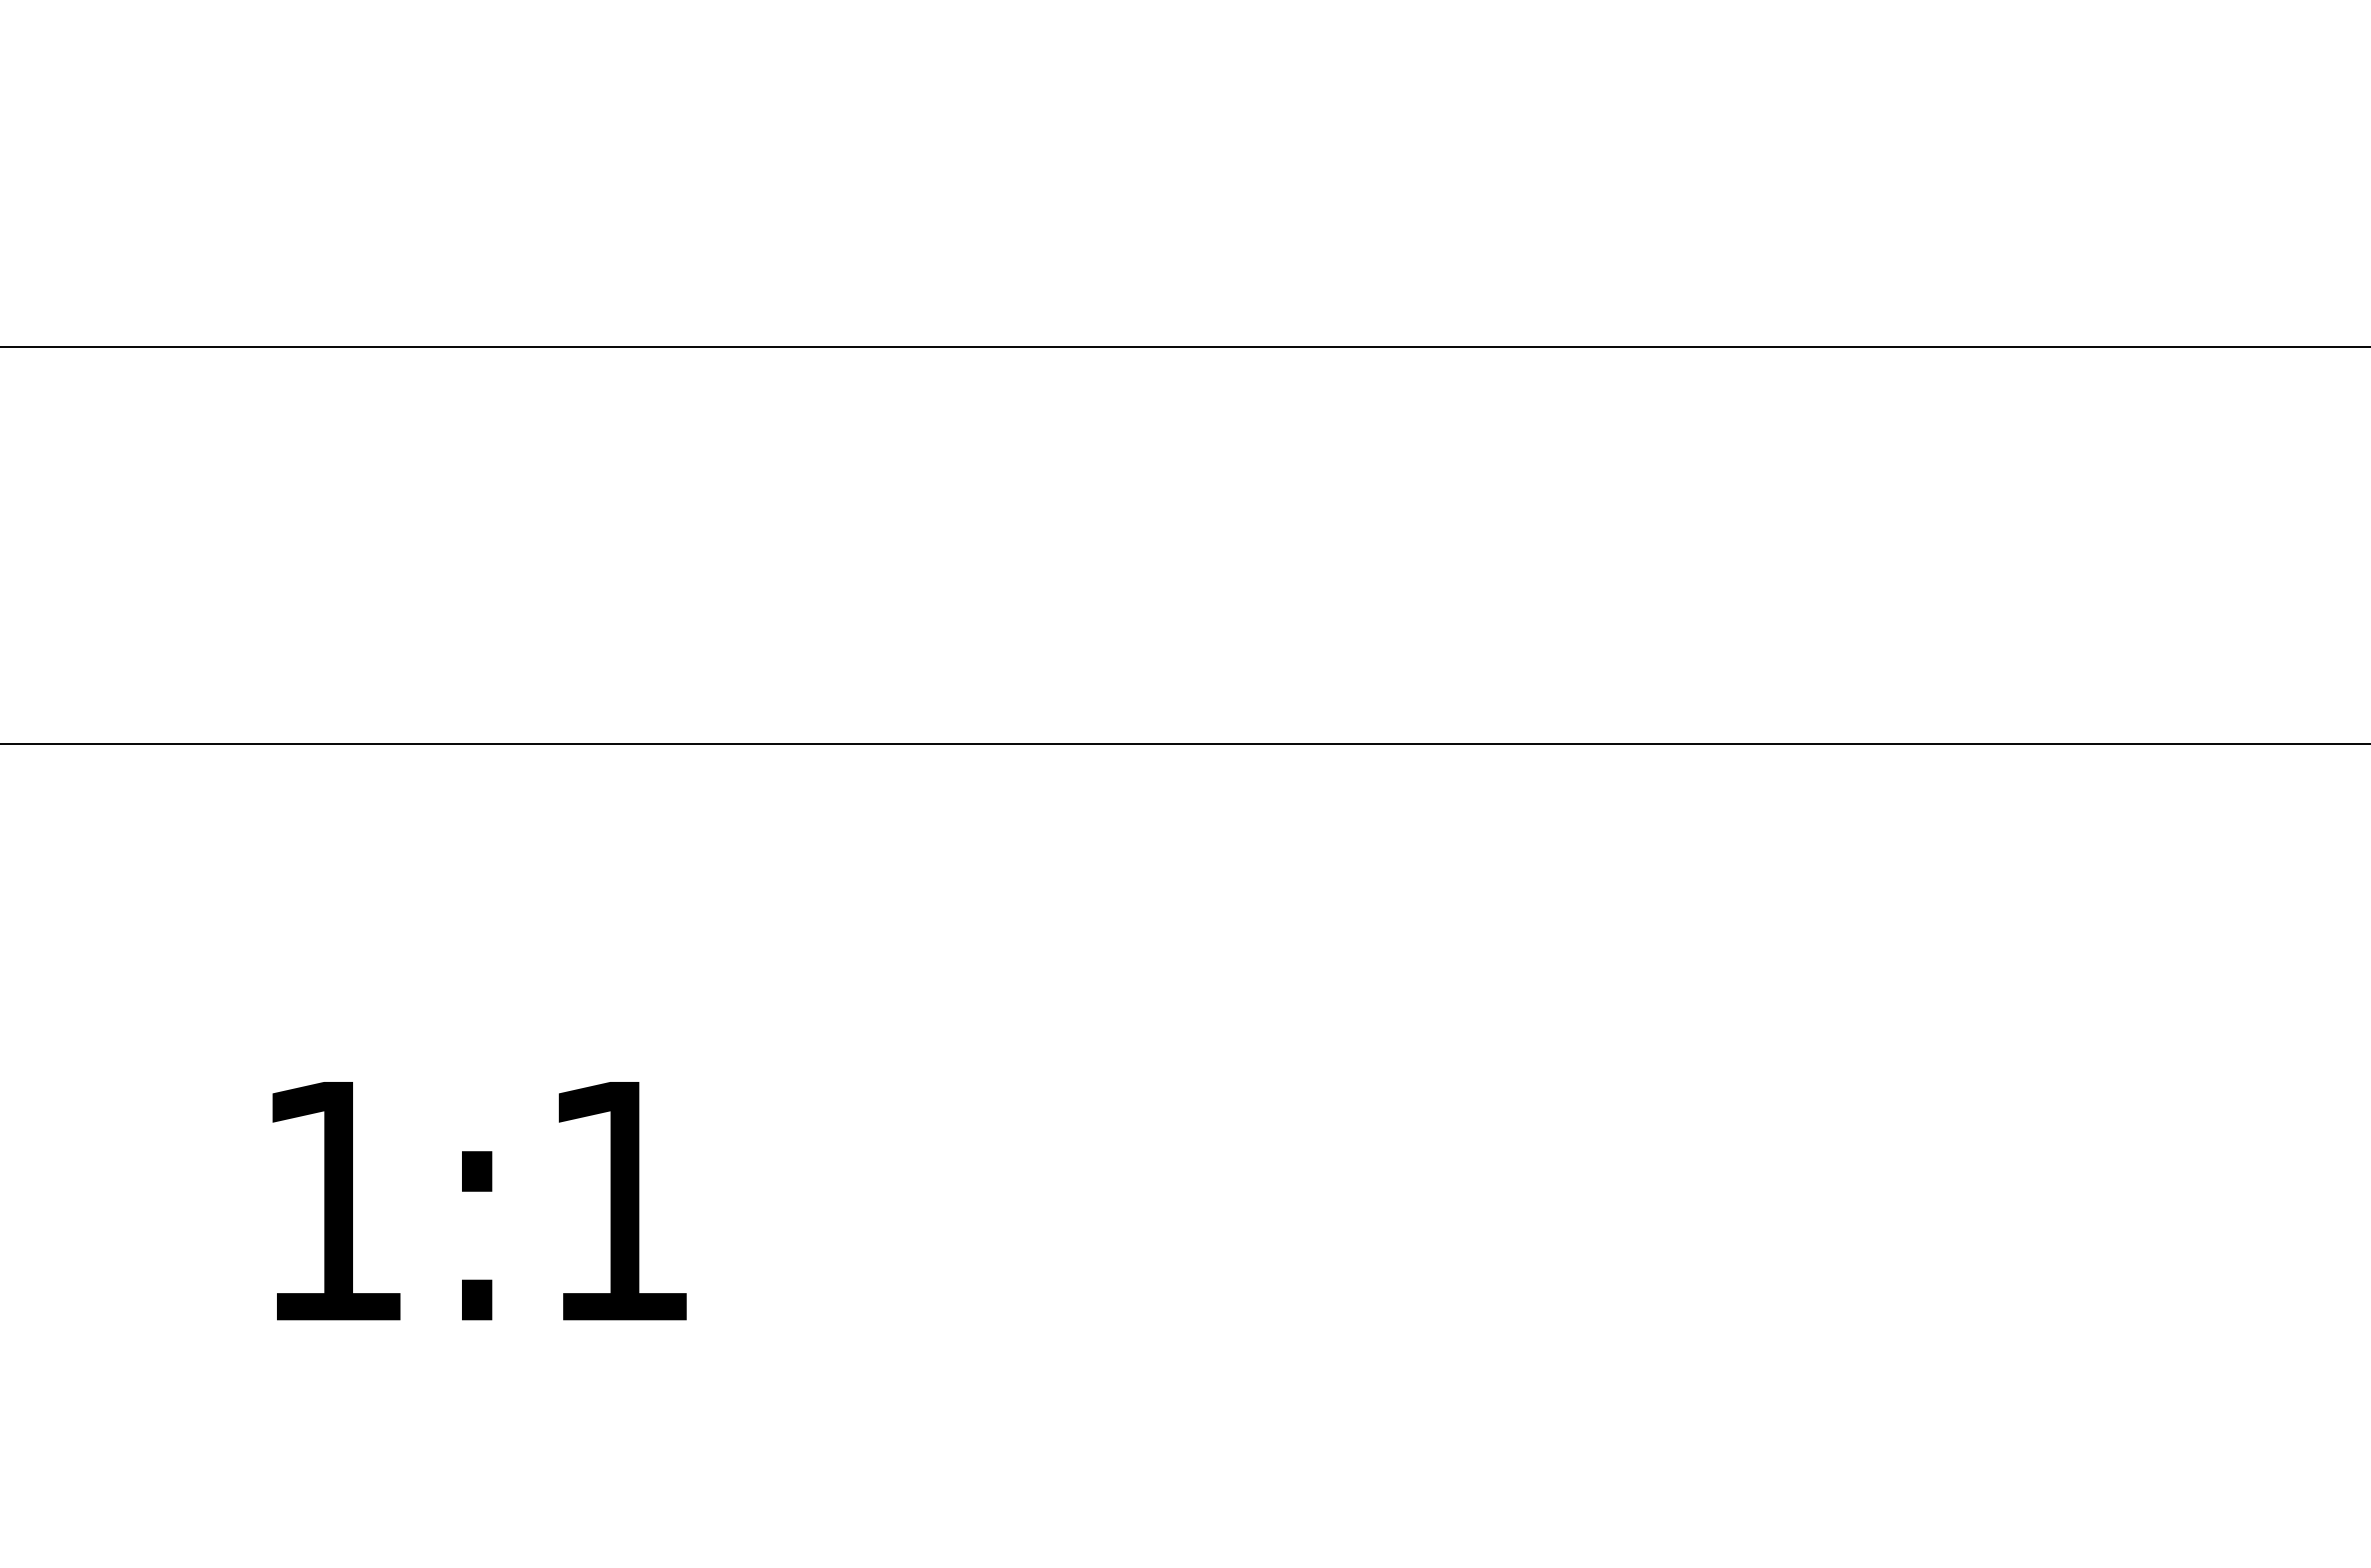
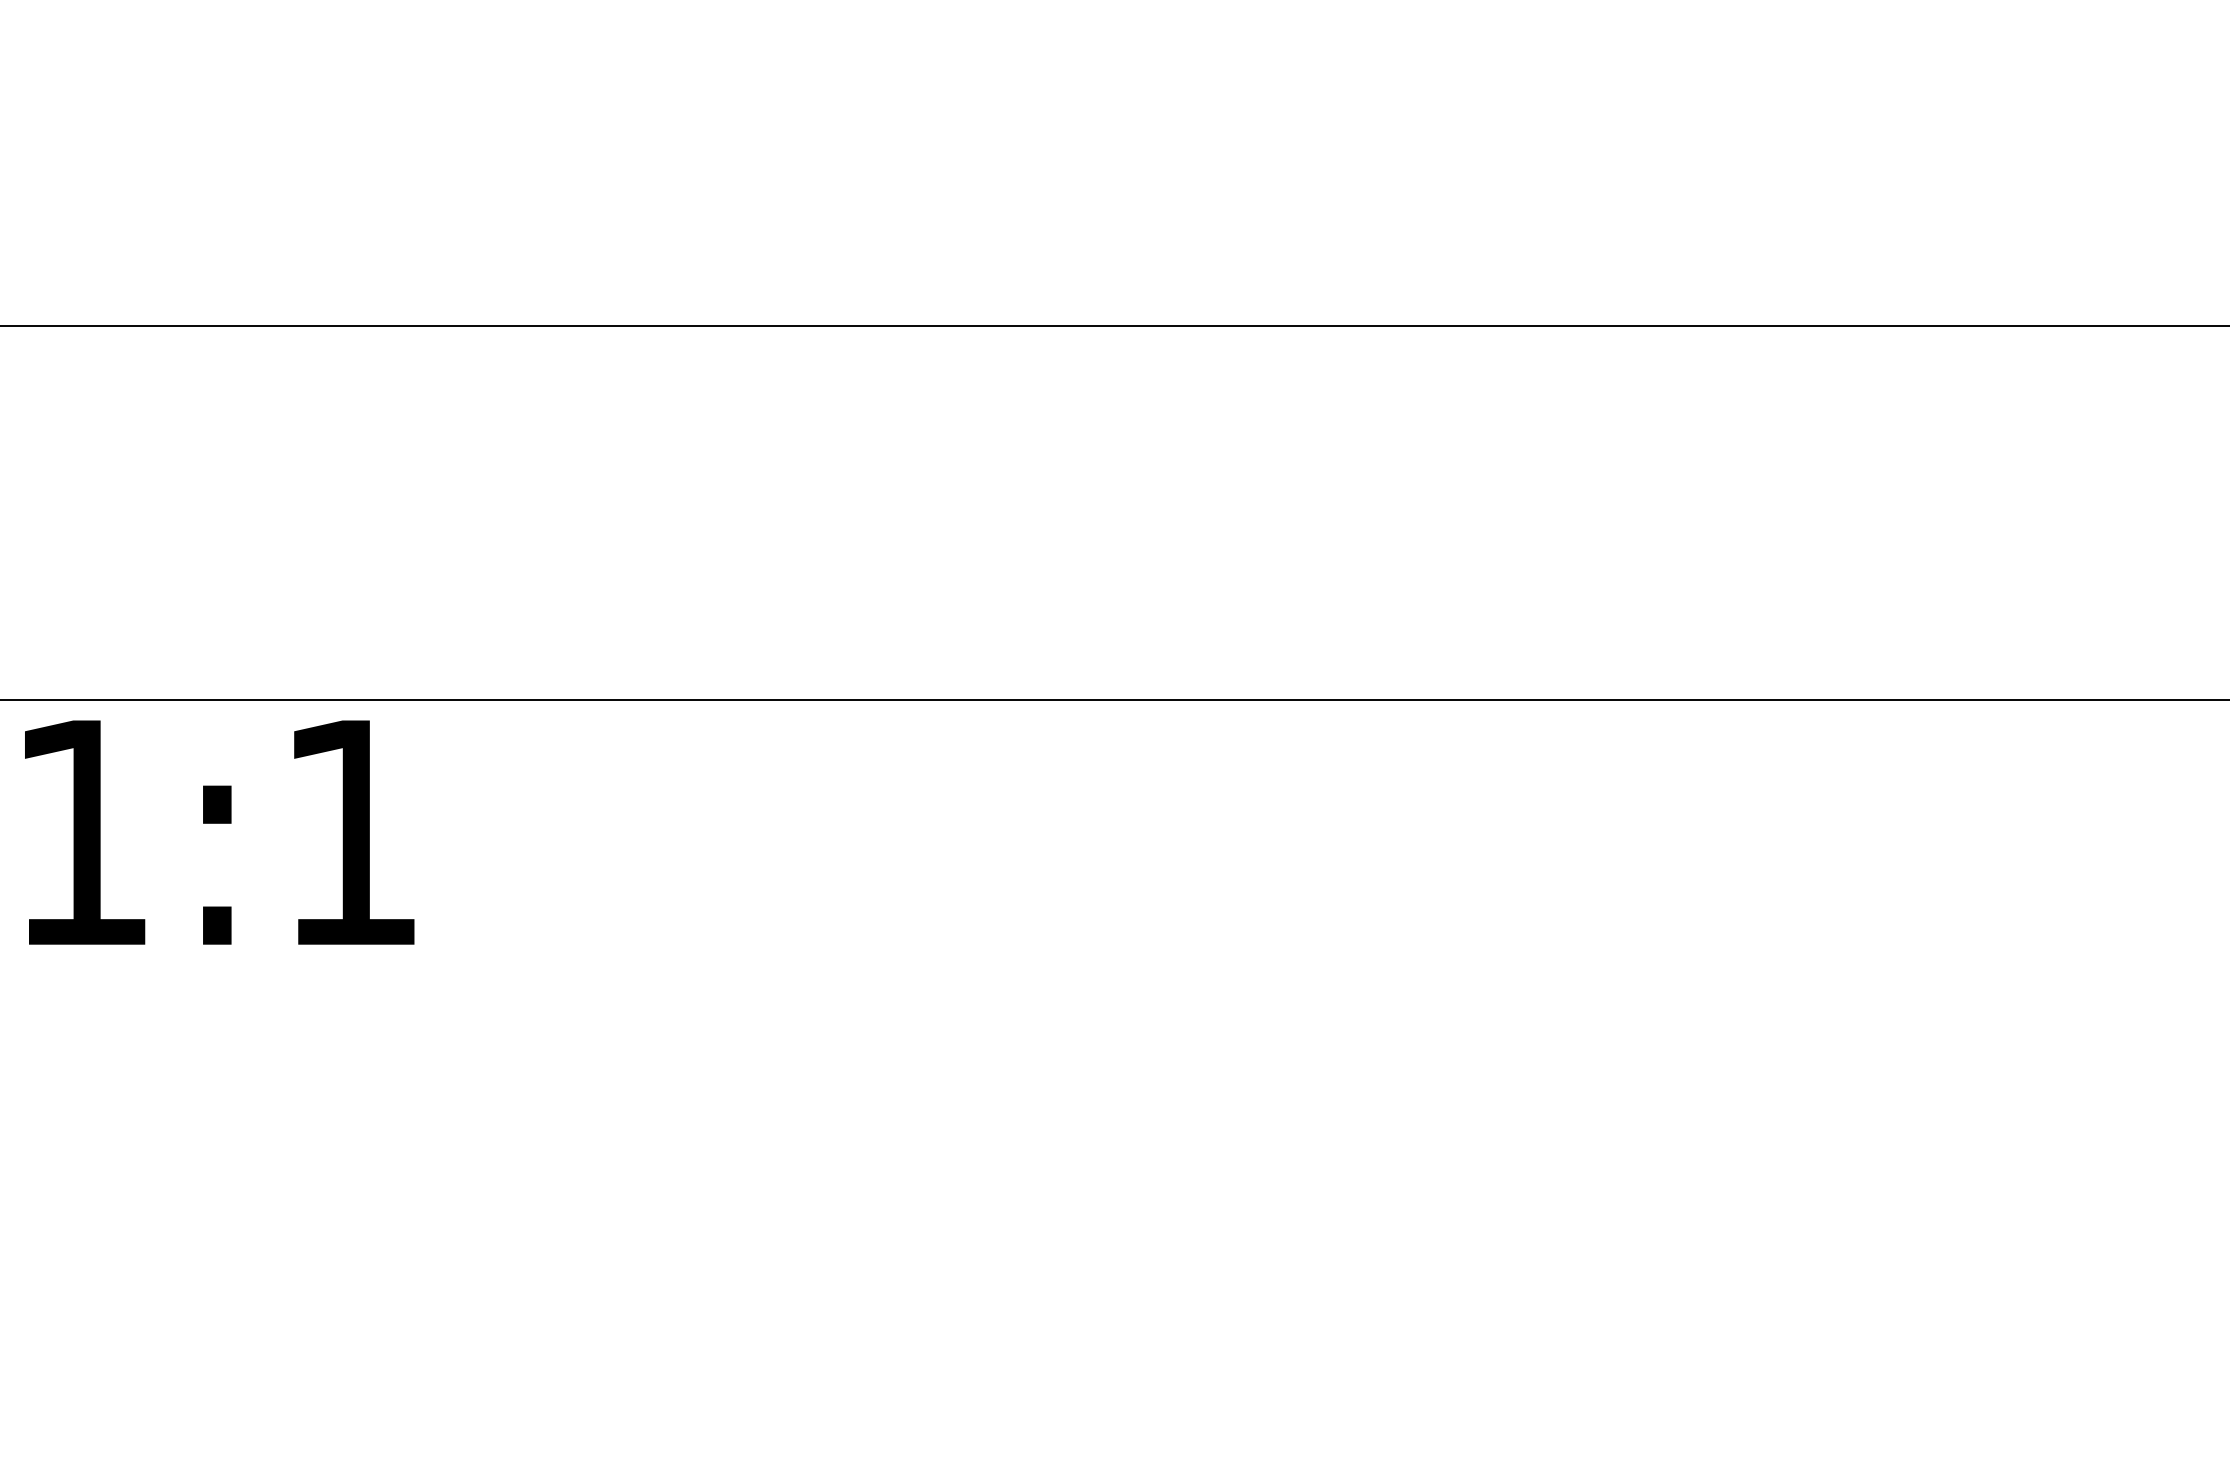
text: (479, 1201) -> (219, 832), moved

